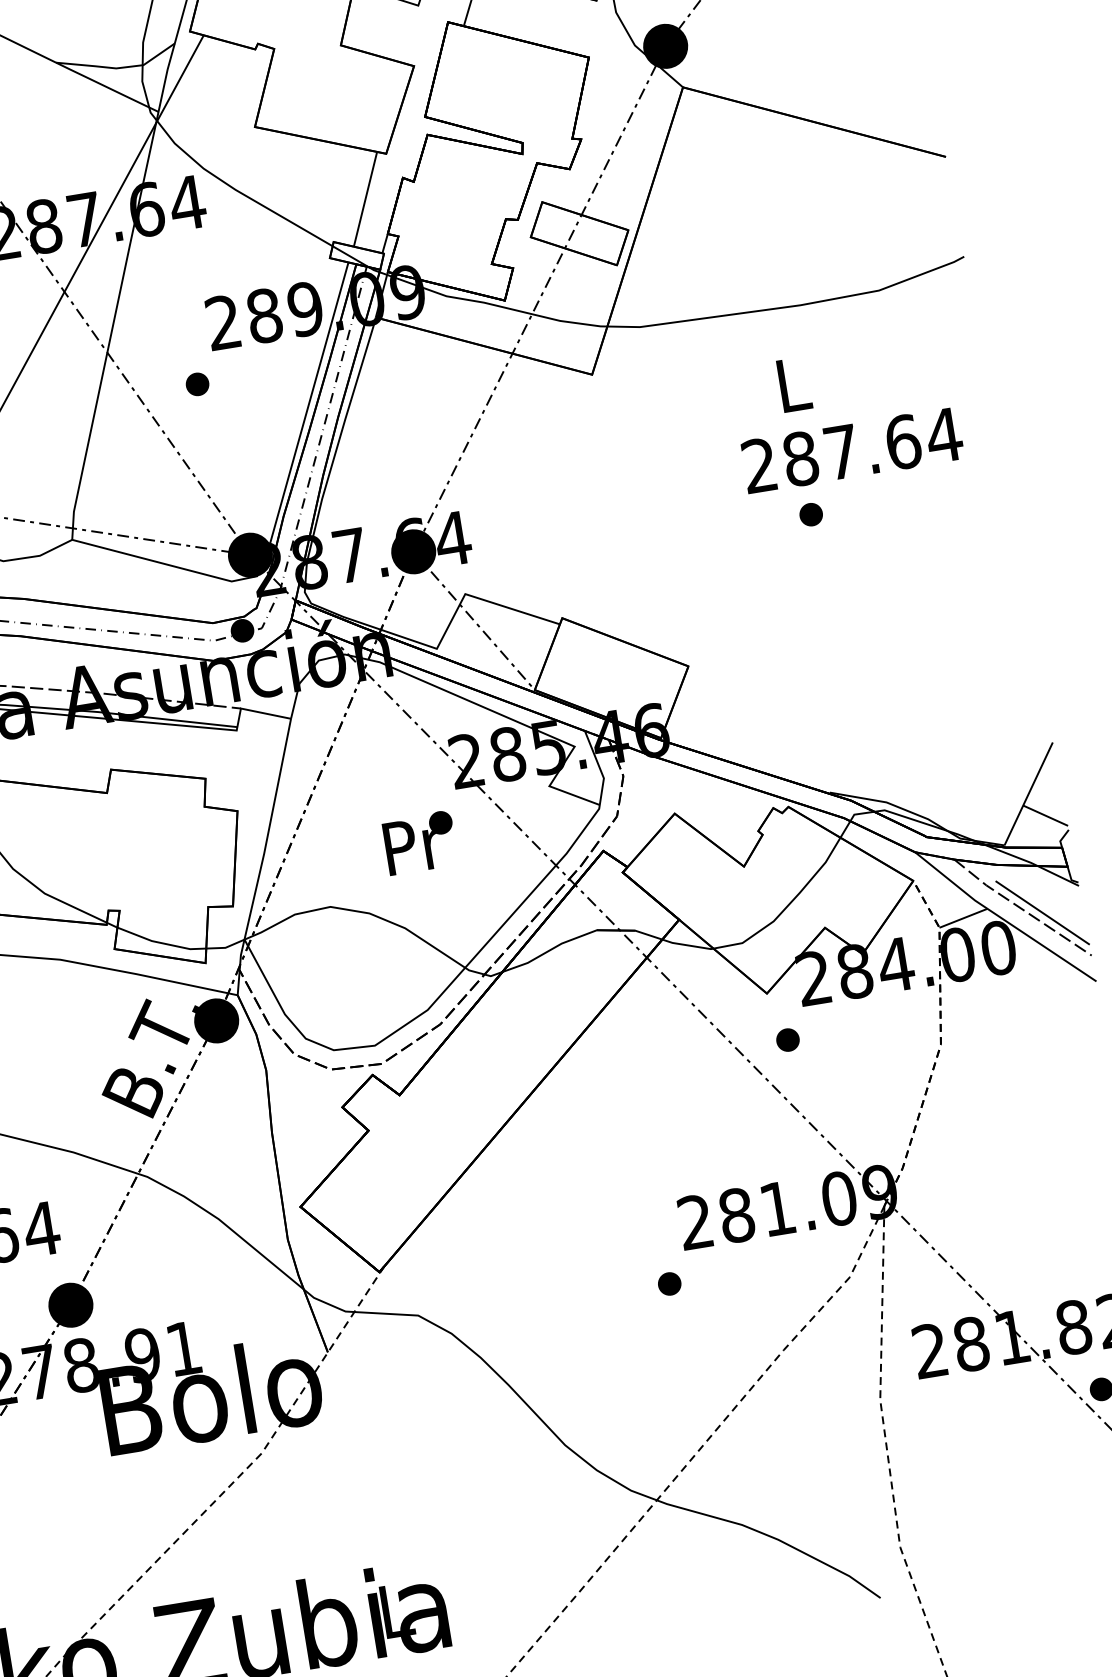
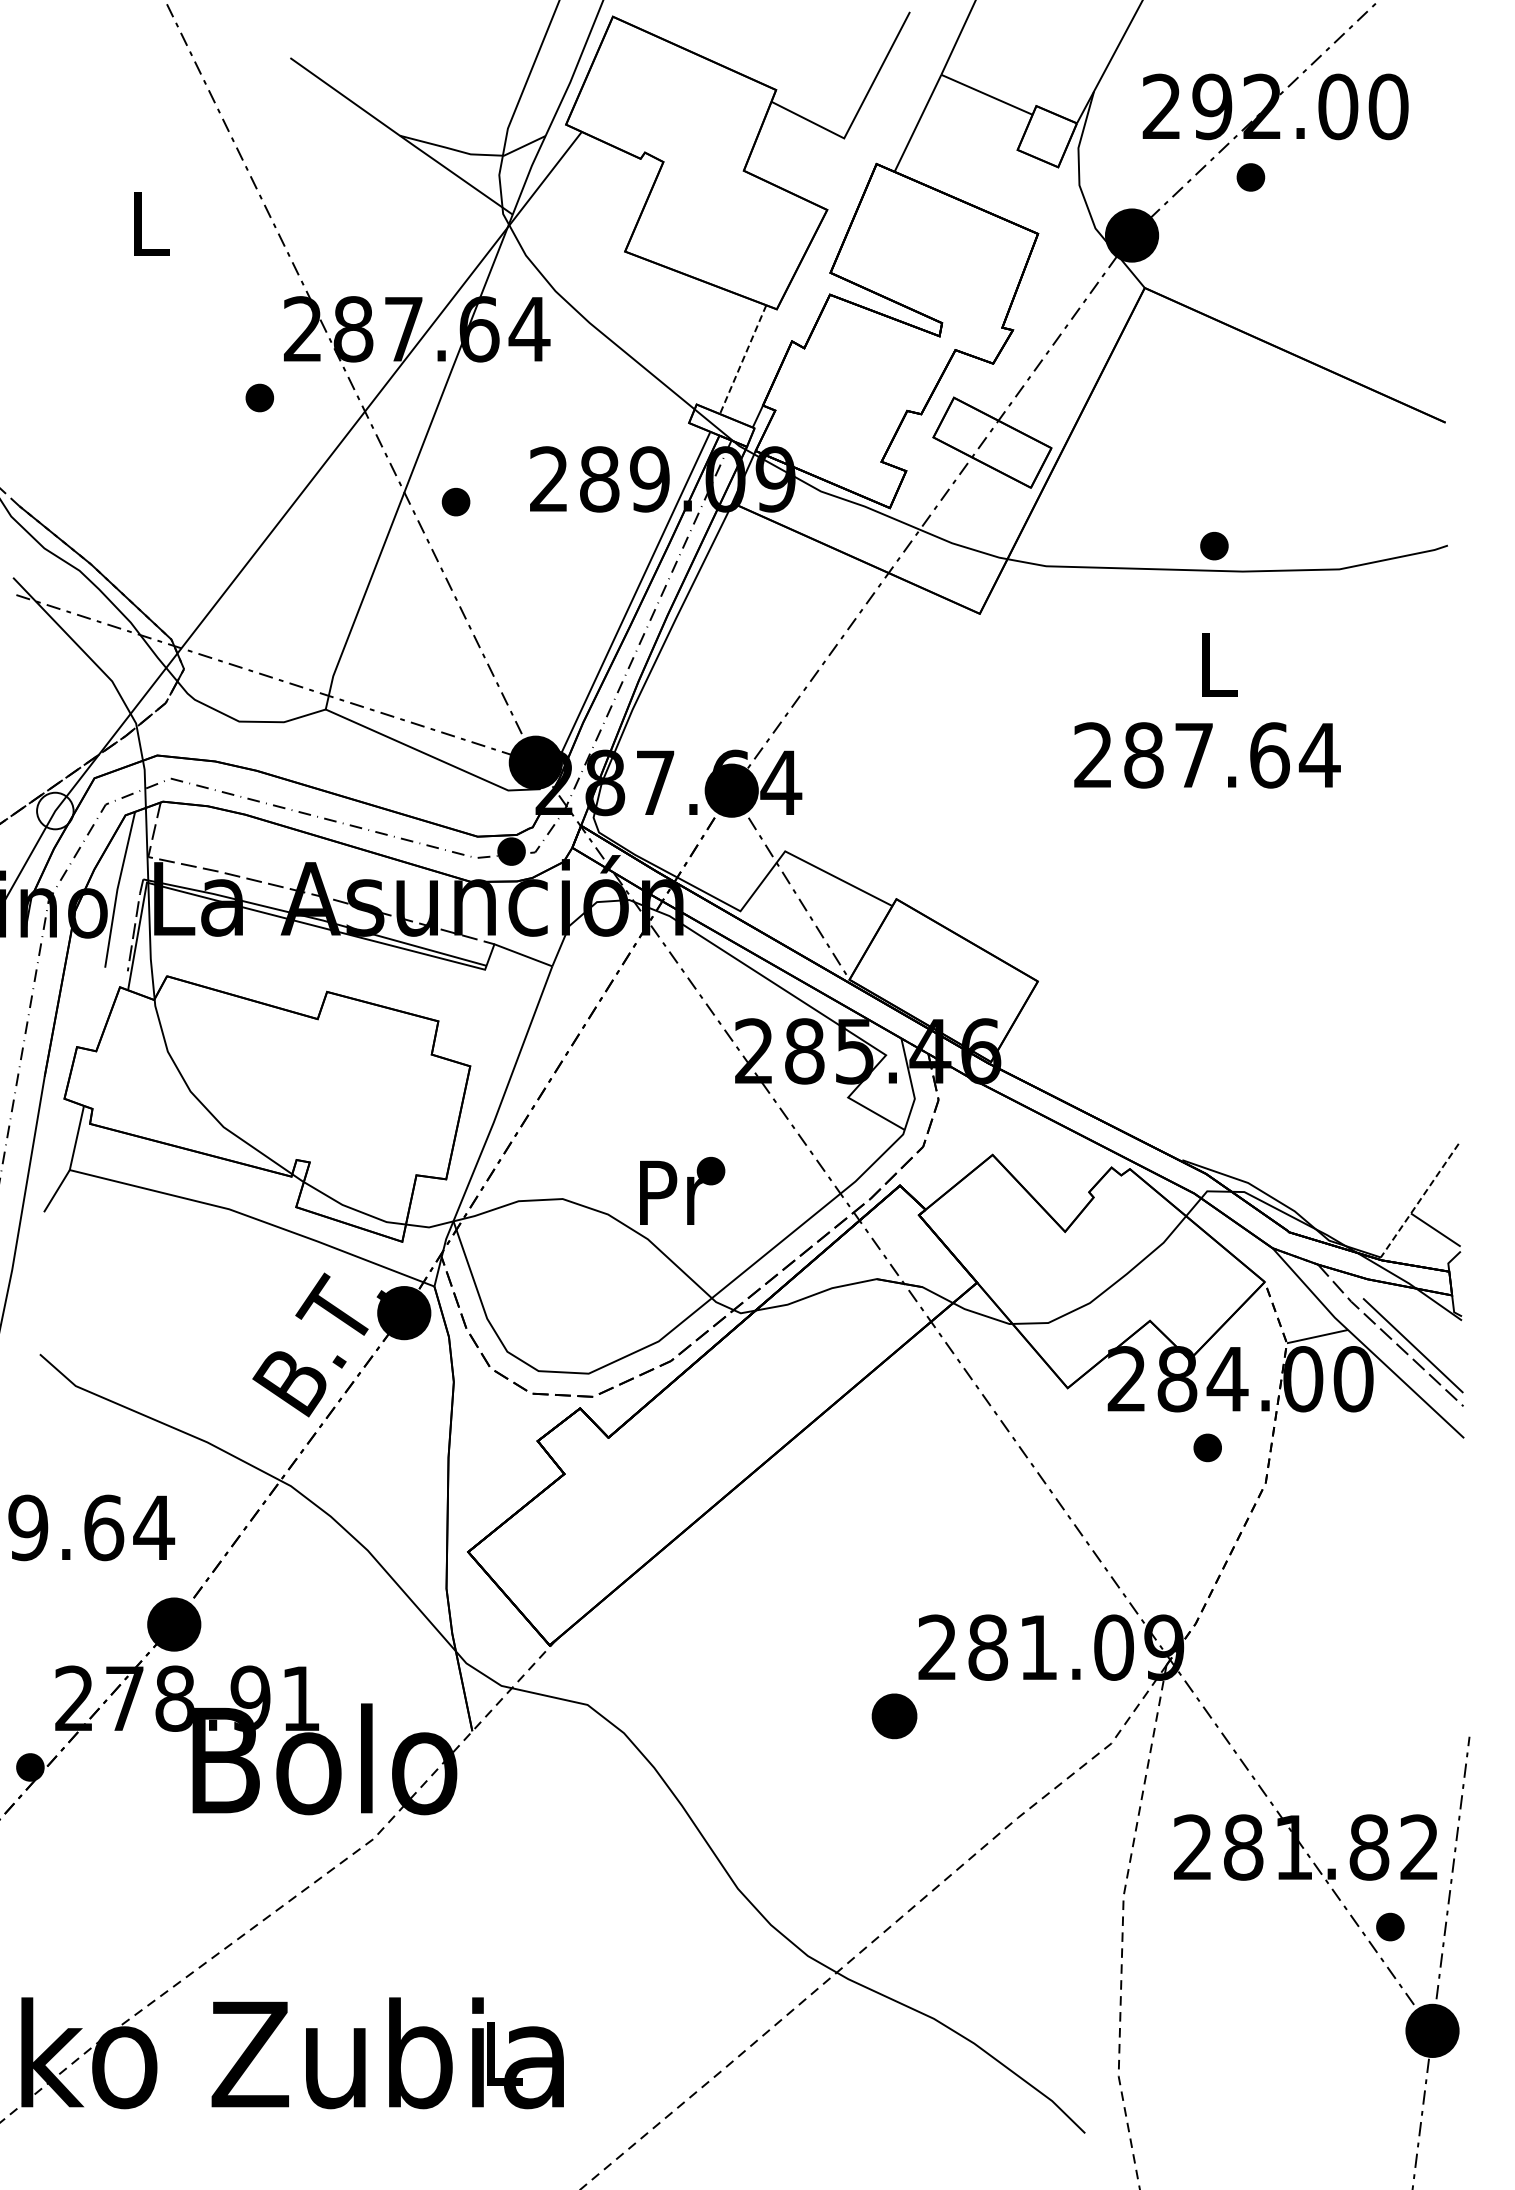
line: (365, 200) -> (742, 360), solid -> dashed
part: (197, 383) -> (455, 501), moved
text: (852, 450) -> (1207, 755), moved
part: (811, 514) -> (1214, 546), moved
line: (1028, 793) -> (1419, 1200), solid -> dashed
text: (420, 842) -> (682, 1190), moved
part: (787, 1039) -> (1207, 1447), moved
part: (669, 1284) -> (894, 1716), size x1.6

